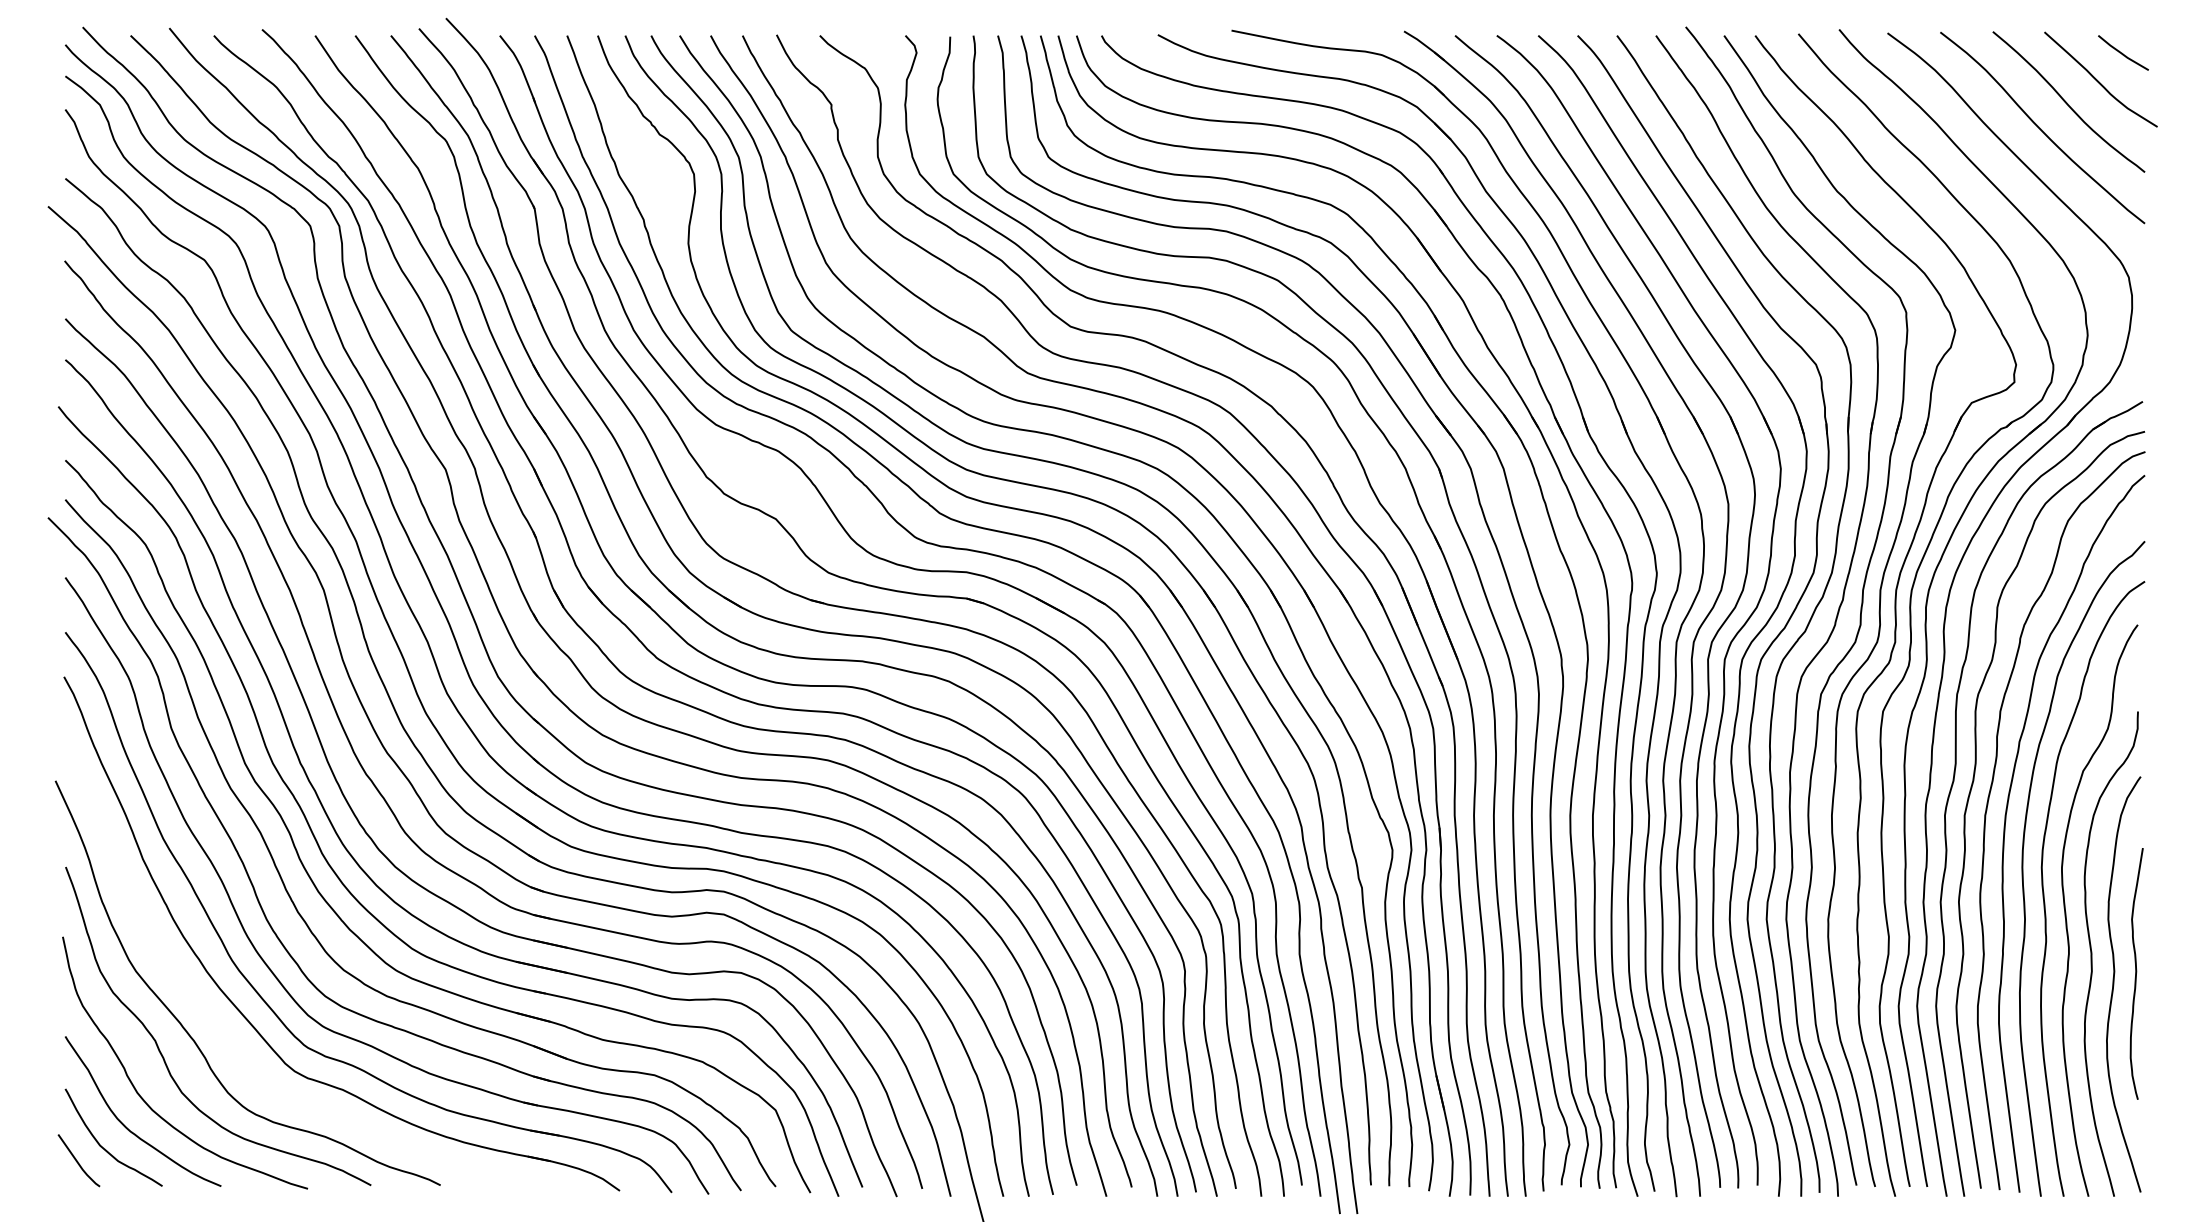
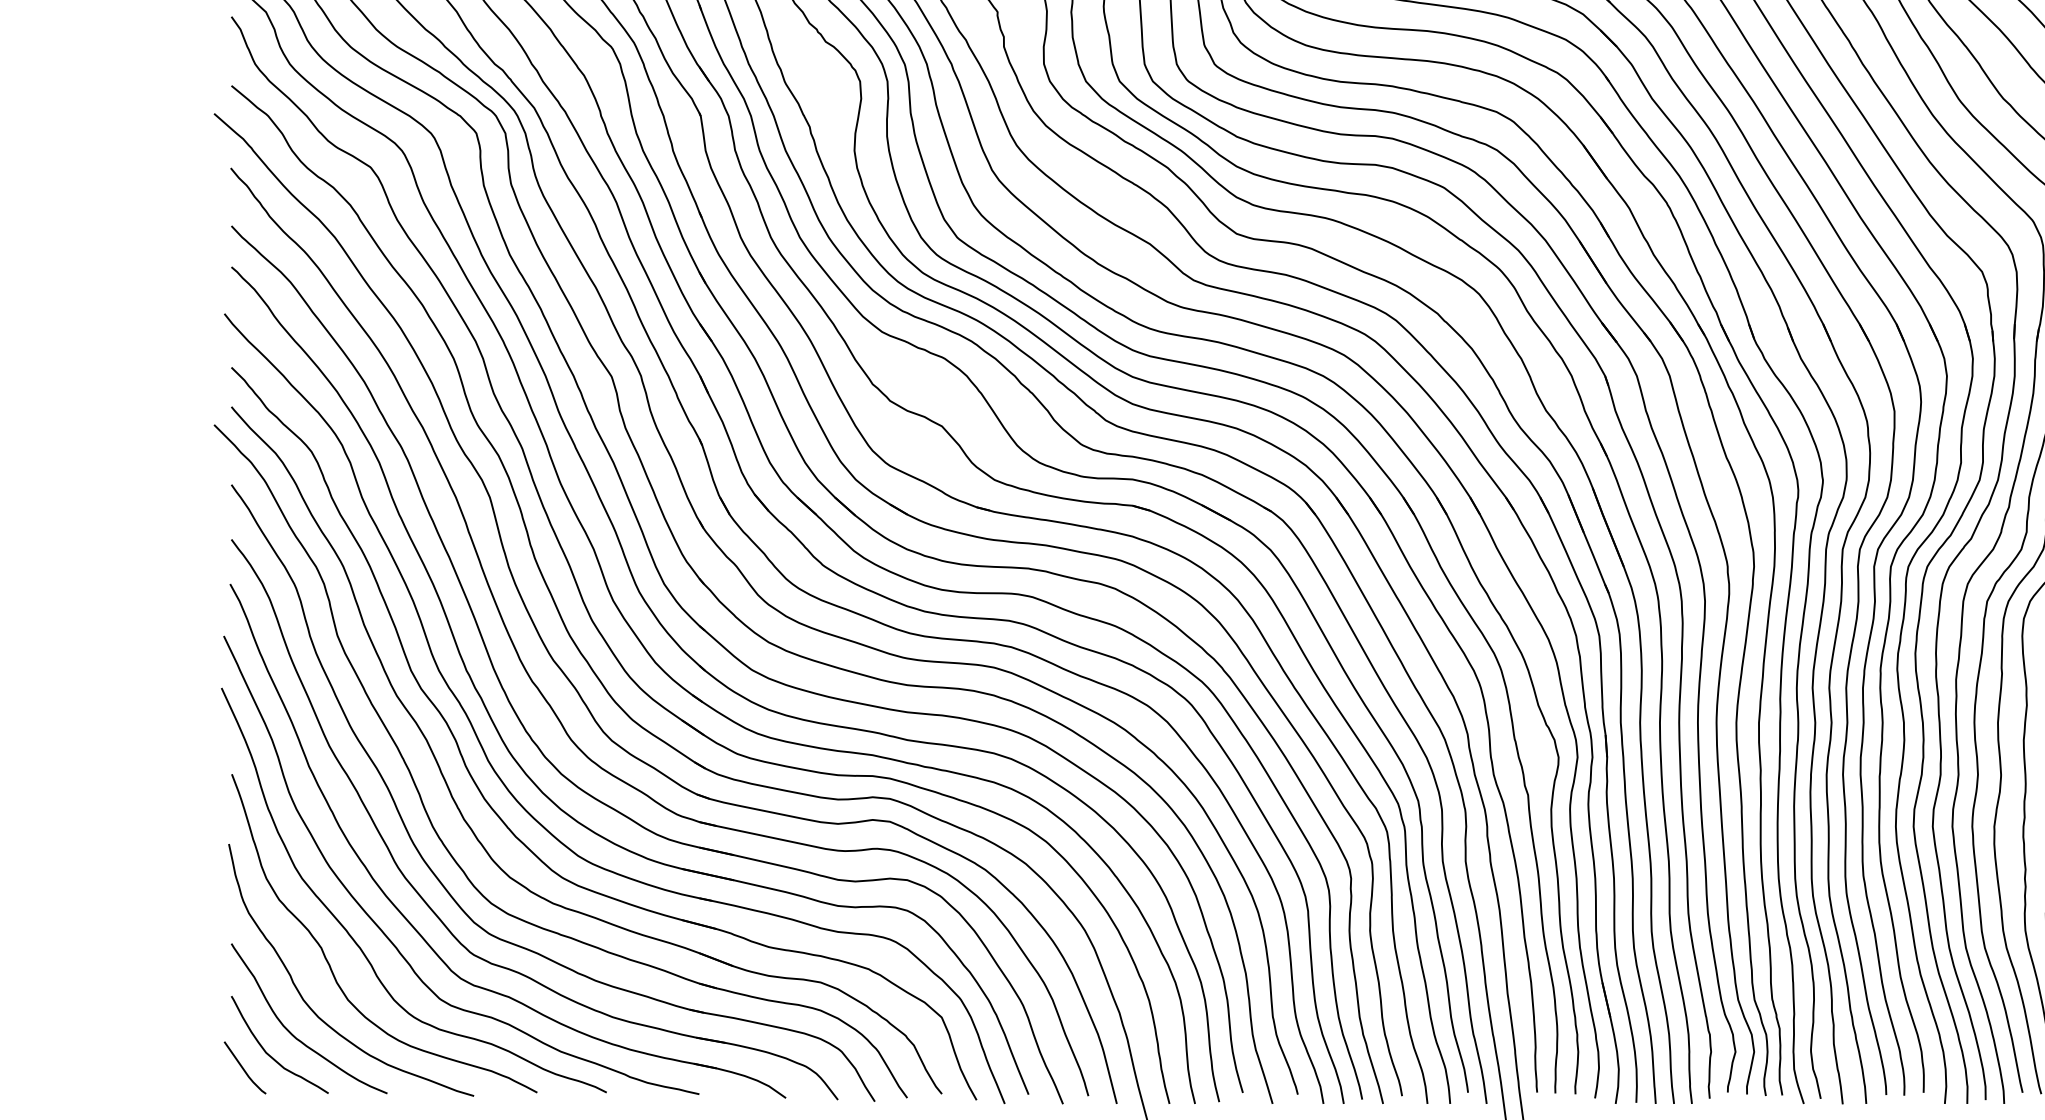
curve: (215, 1021) -> (381, 928), added

